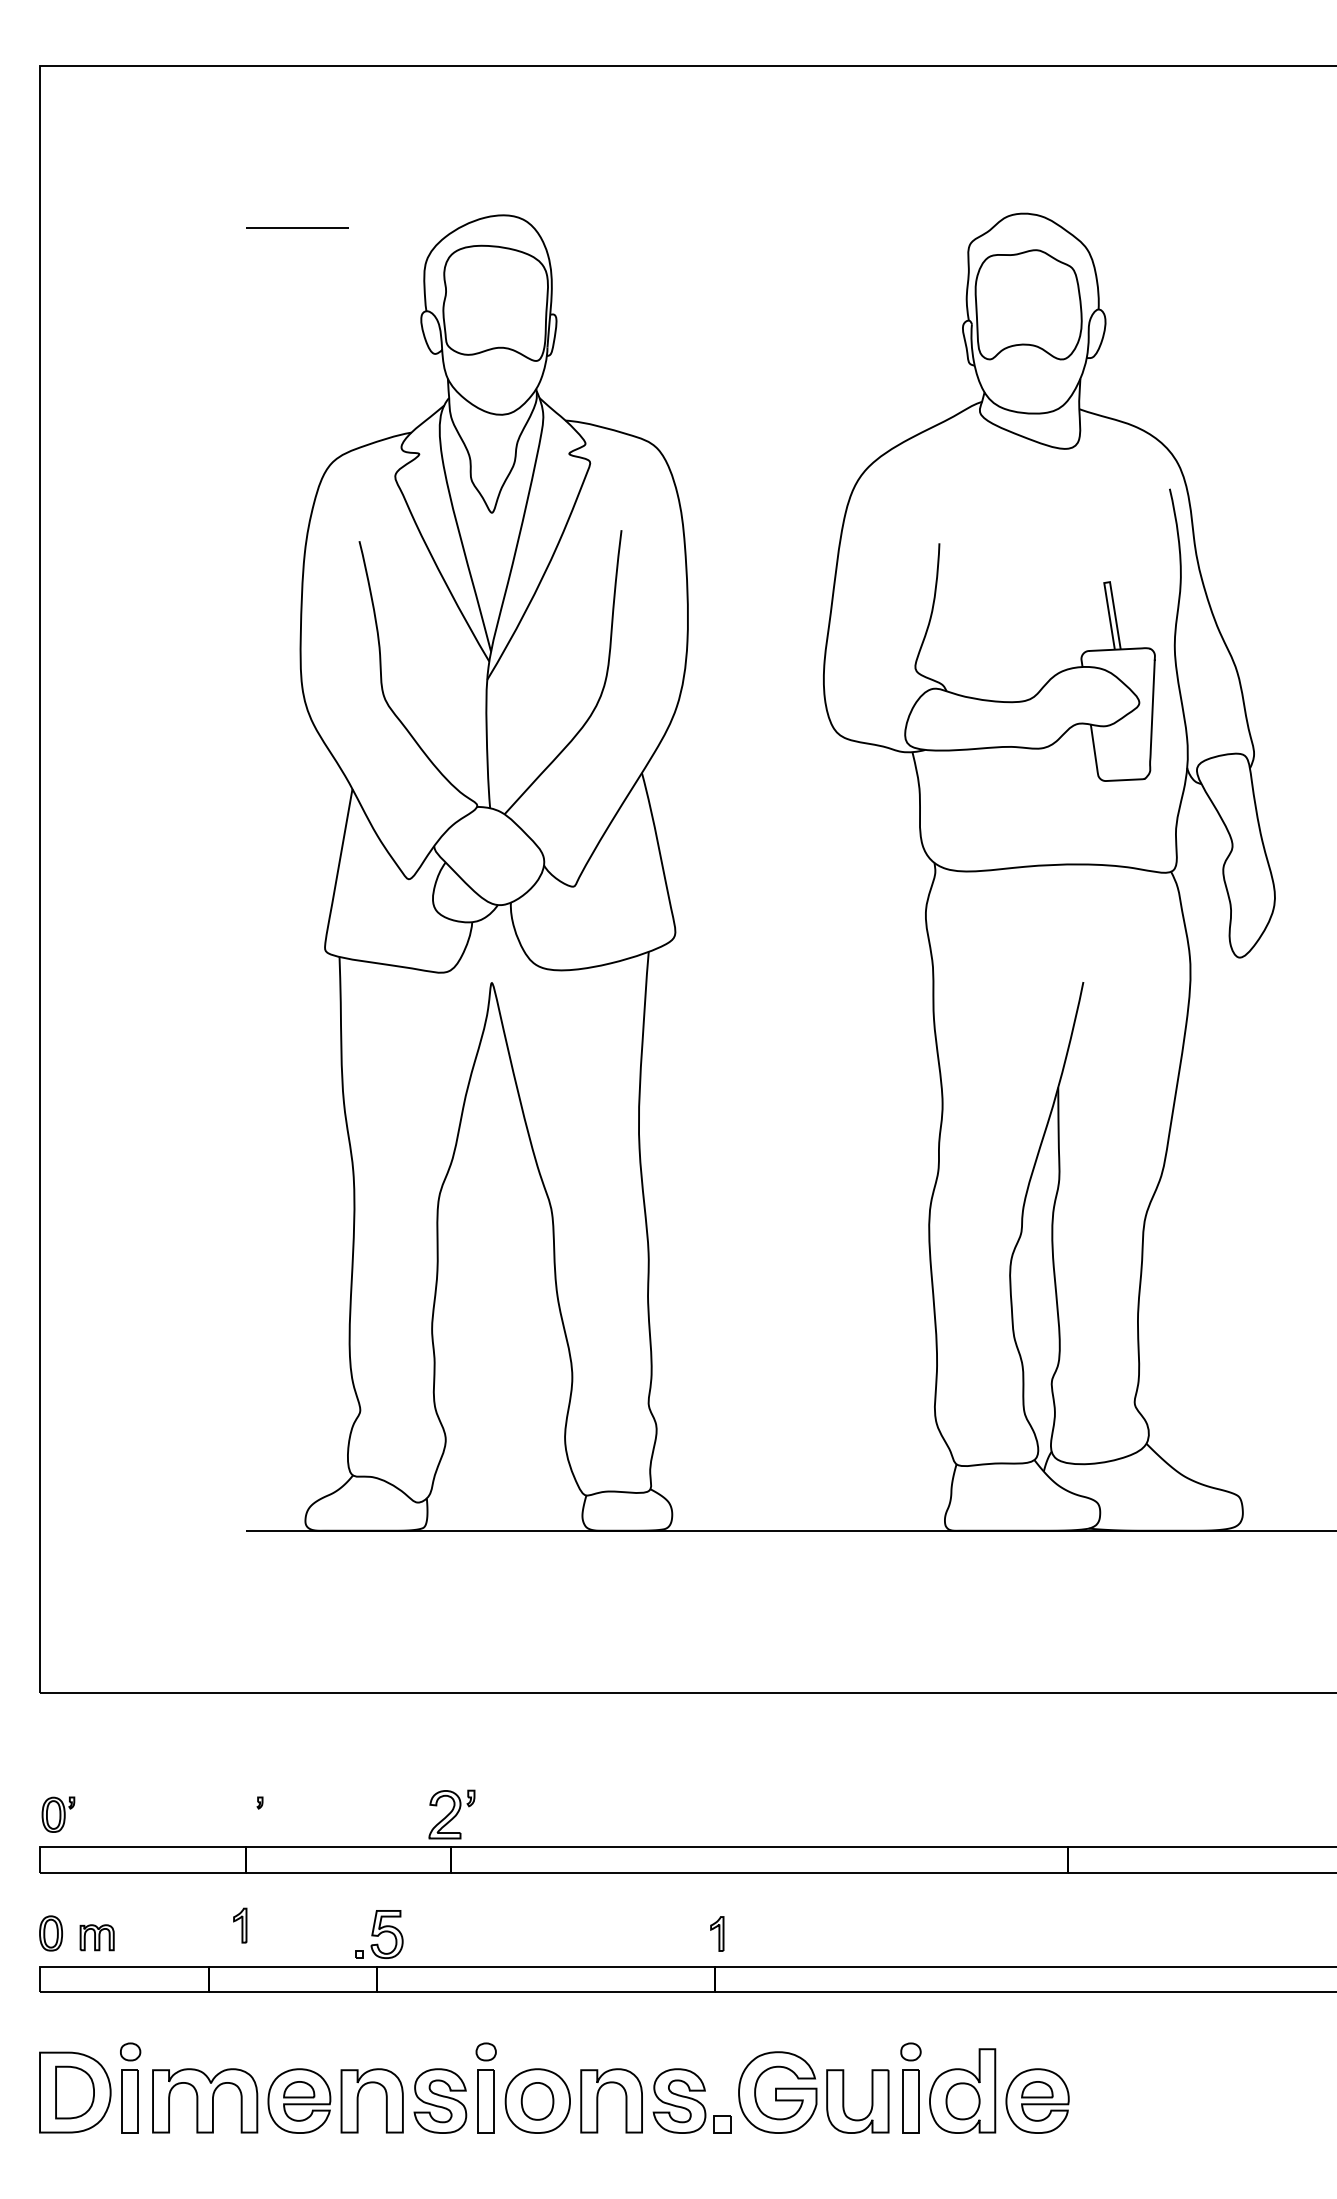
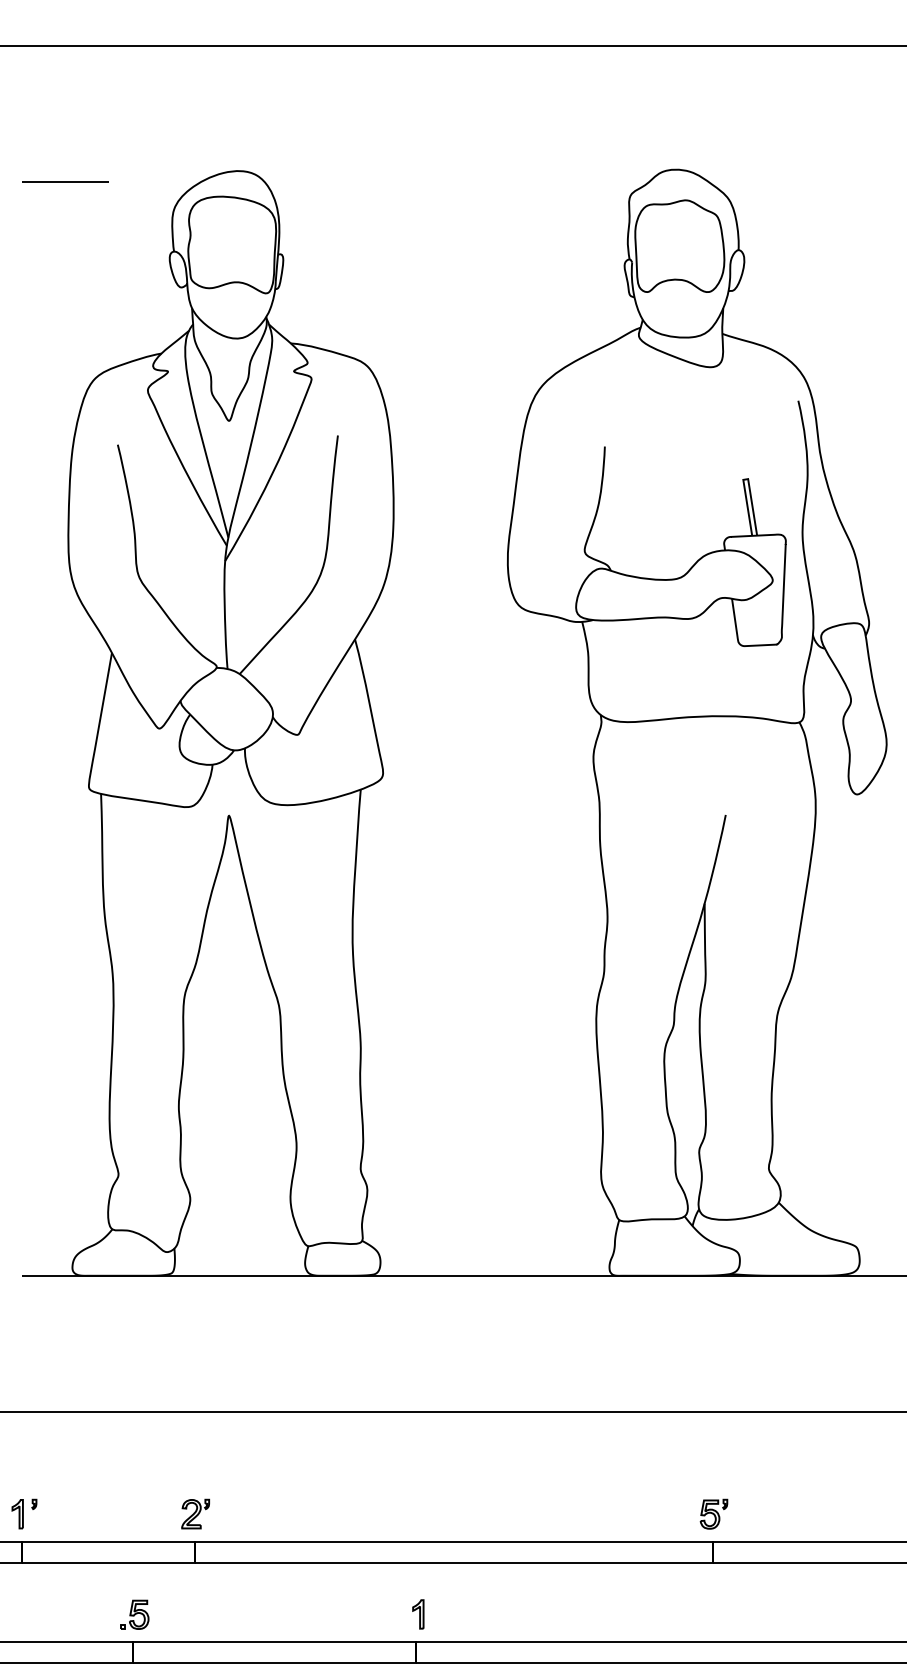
part: (452, 1814) -> (195, 1514), size x0.71
part: (1069, 1814) -> (714, 1514), added
part: (240, 1925) -> (17, 1514), moved
part: (379, 1934) -> (134, 1614), size x0.71

